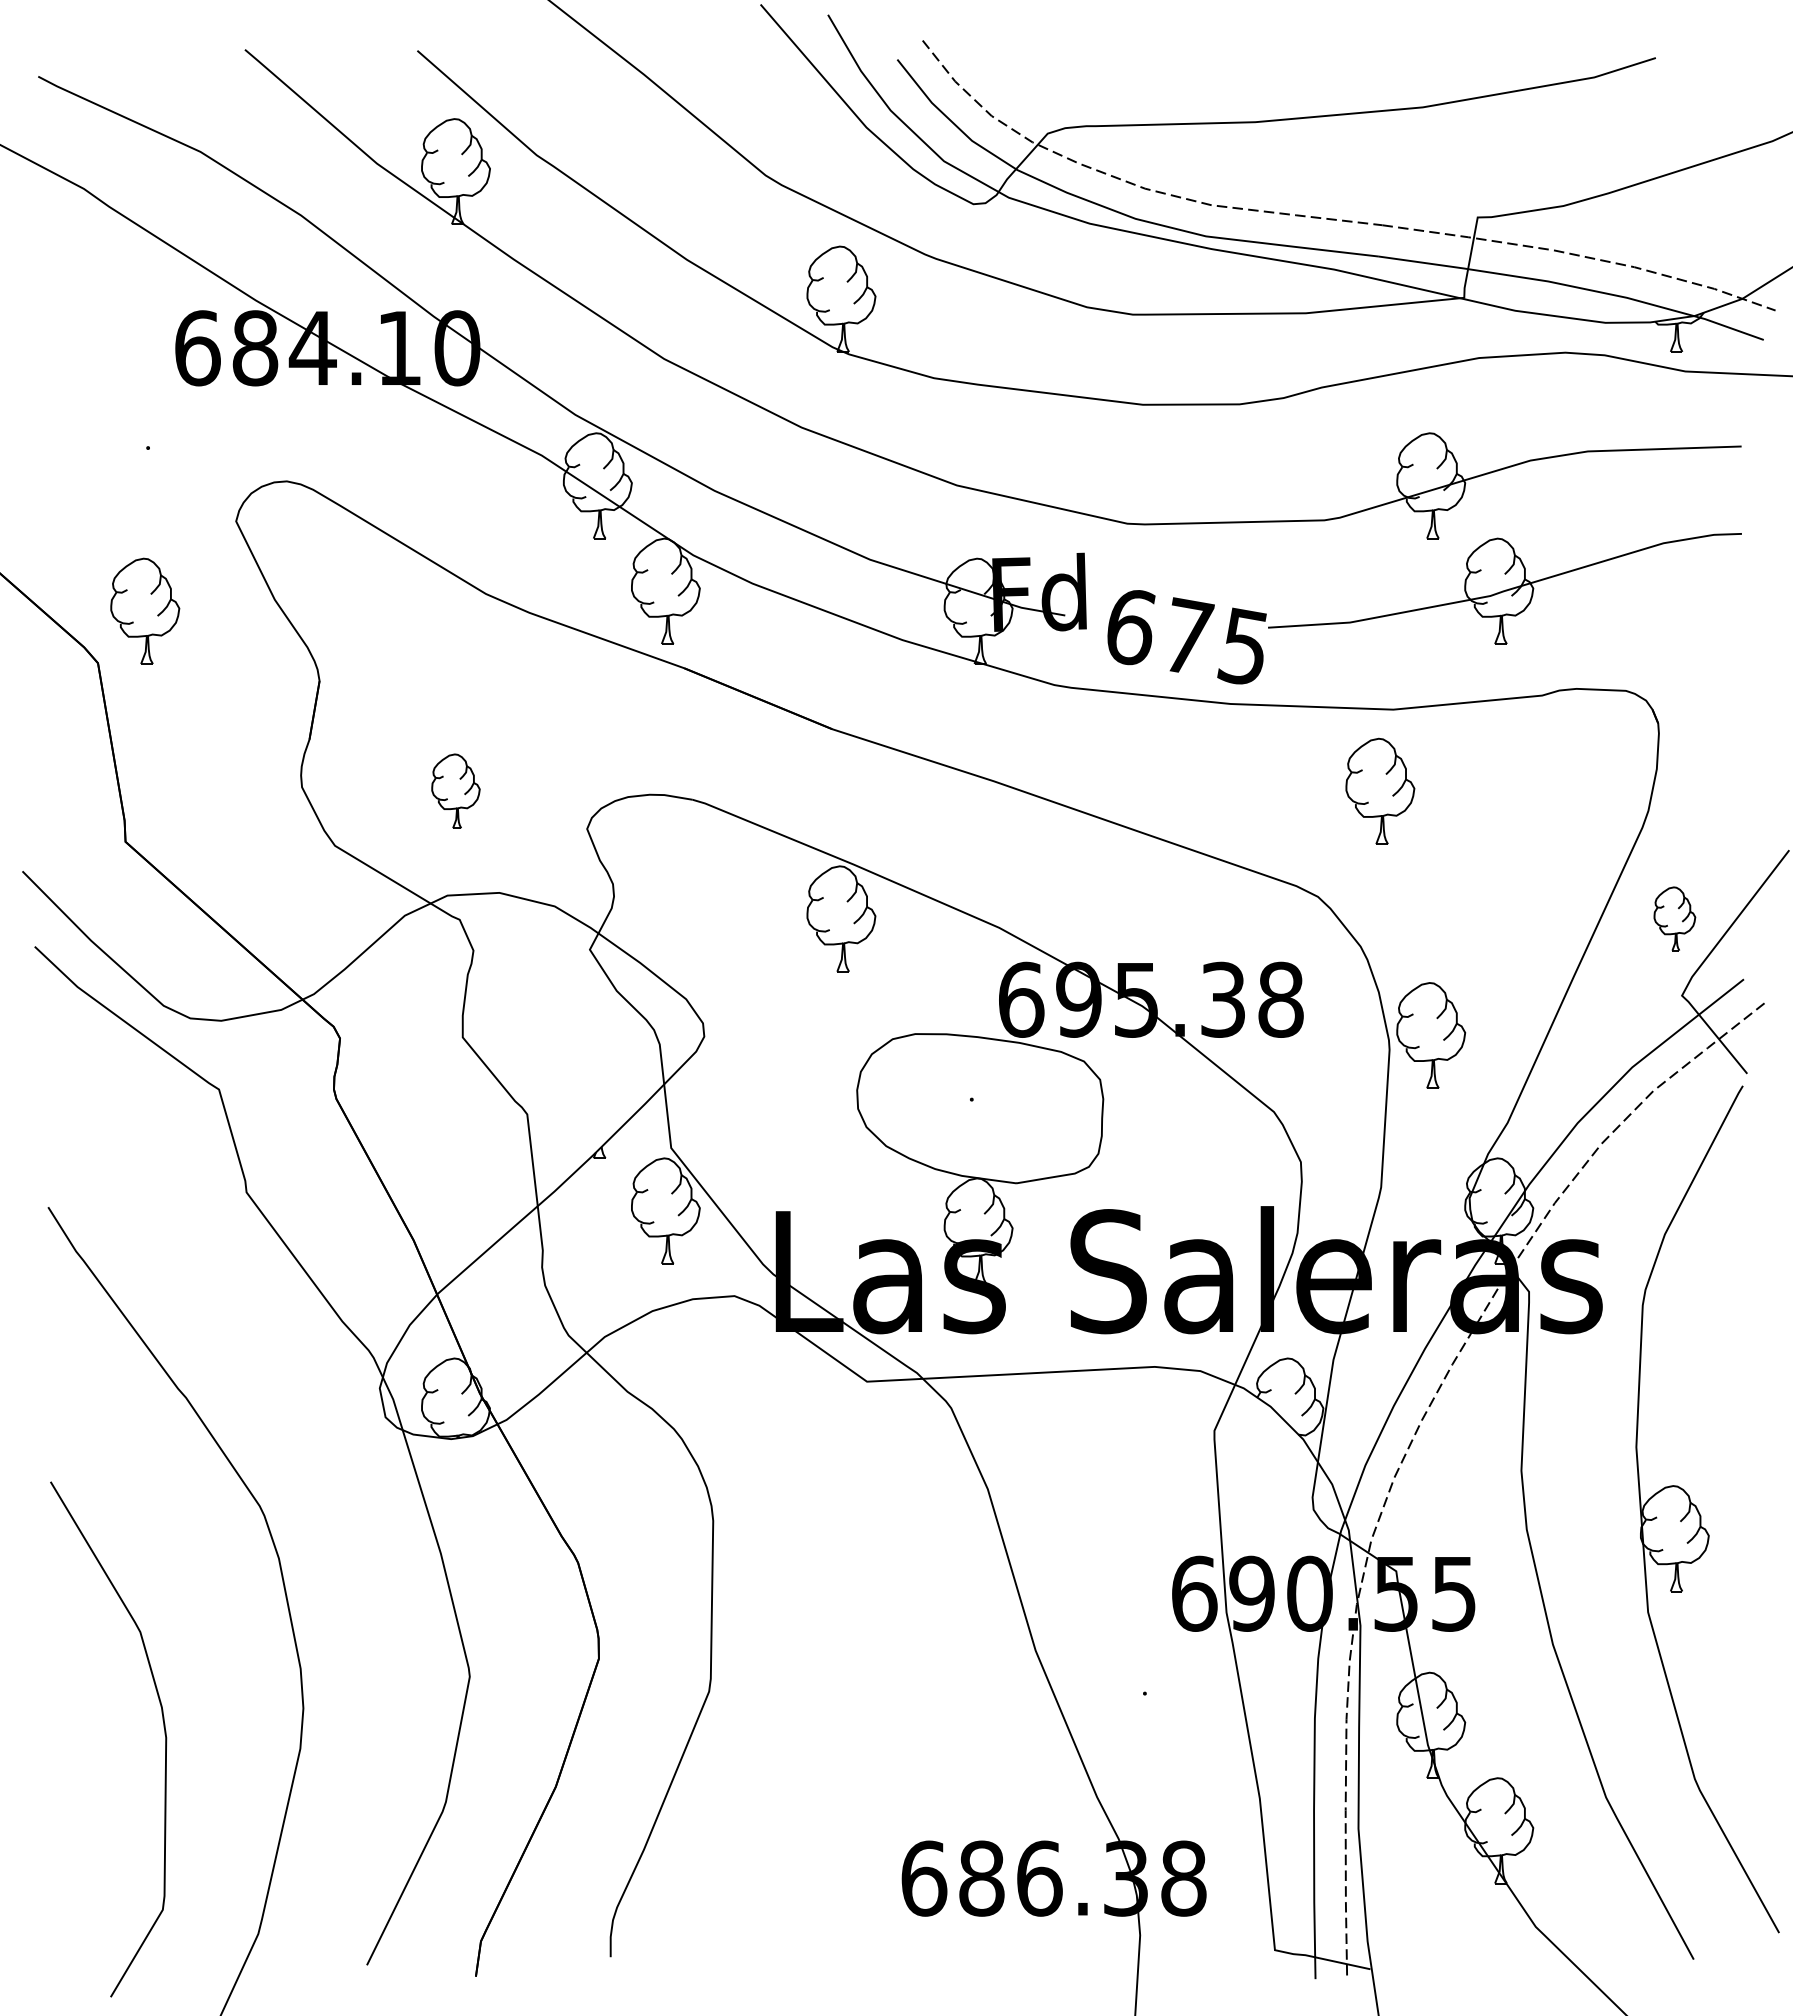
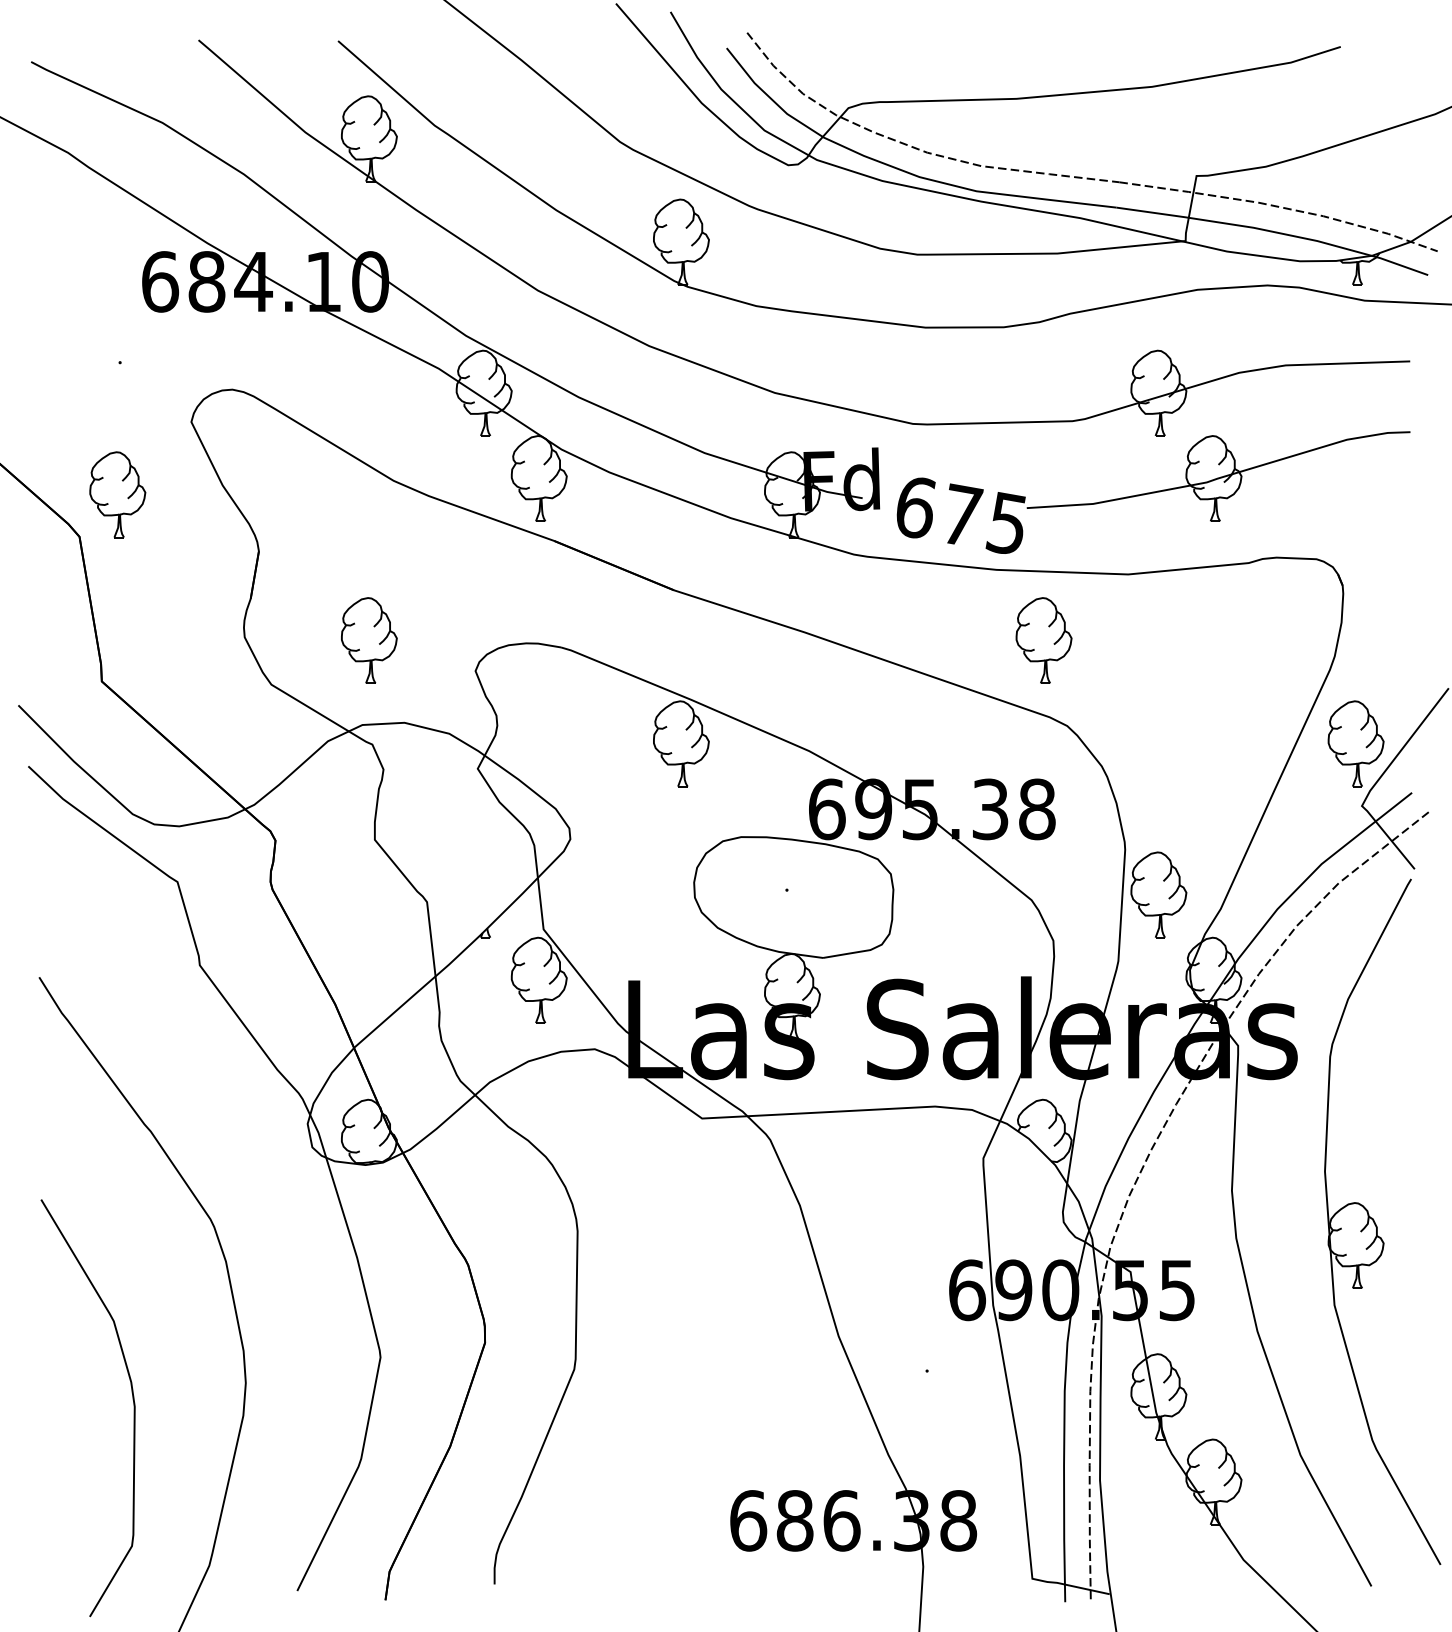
part: (455, 790) -> (368, 639), size x1.43
part: (1380, 790) -> (1044, 639), moved
part: (1674, 918) -> (1355, 743), size x1.67
part: (1431, 1035) -> (1159, 894), moved

